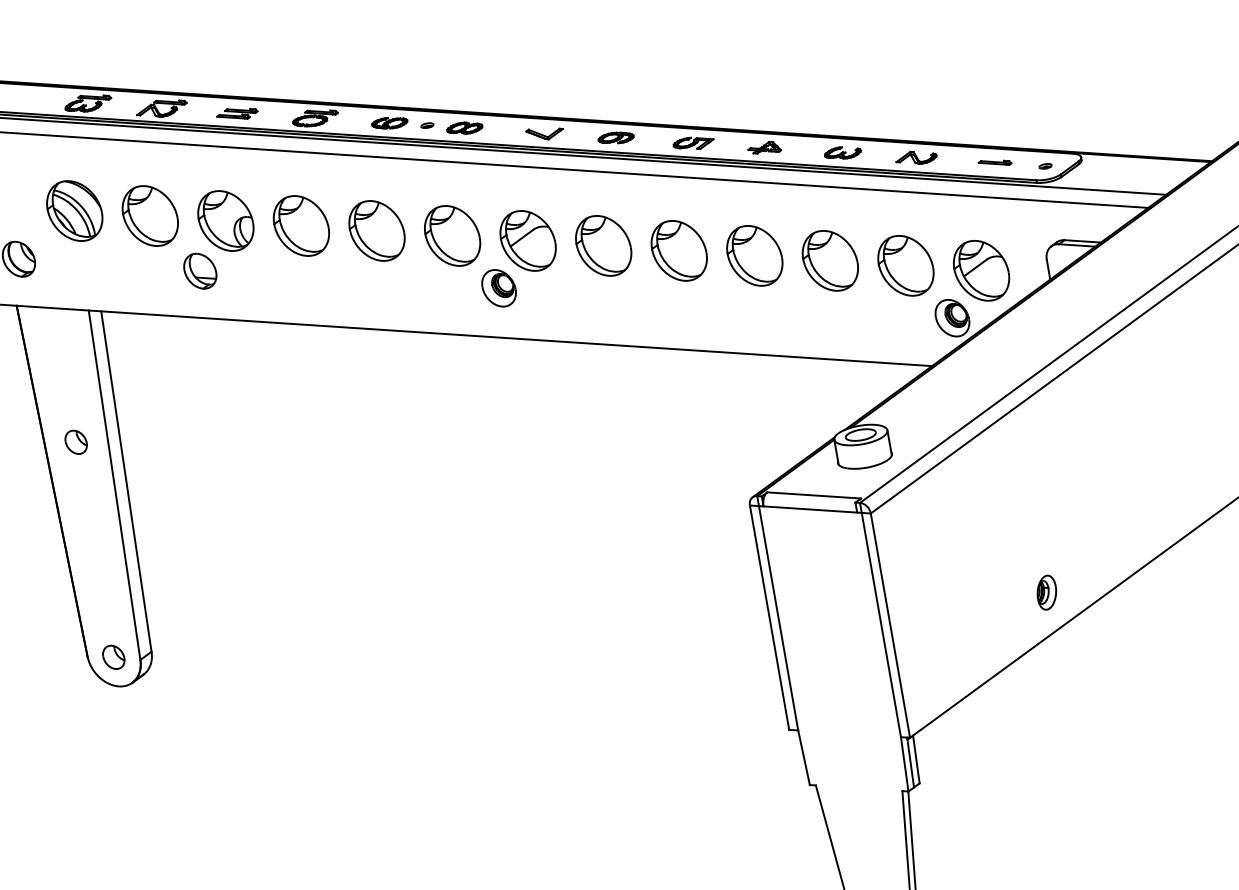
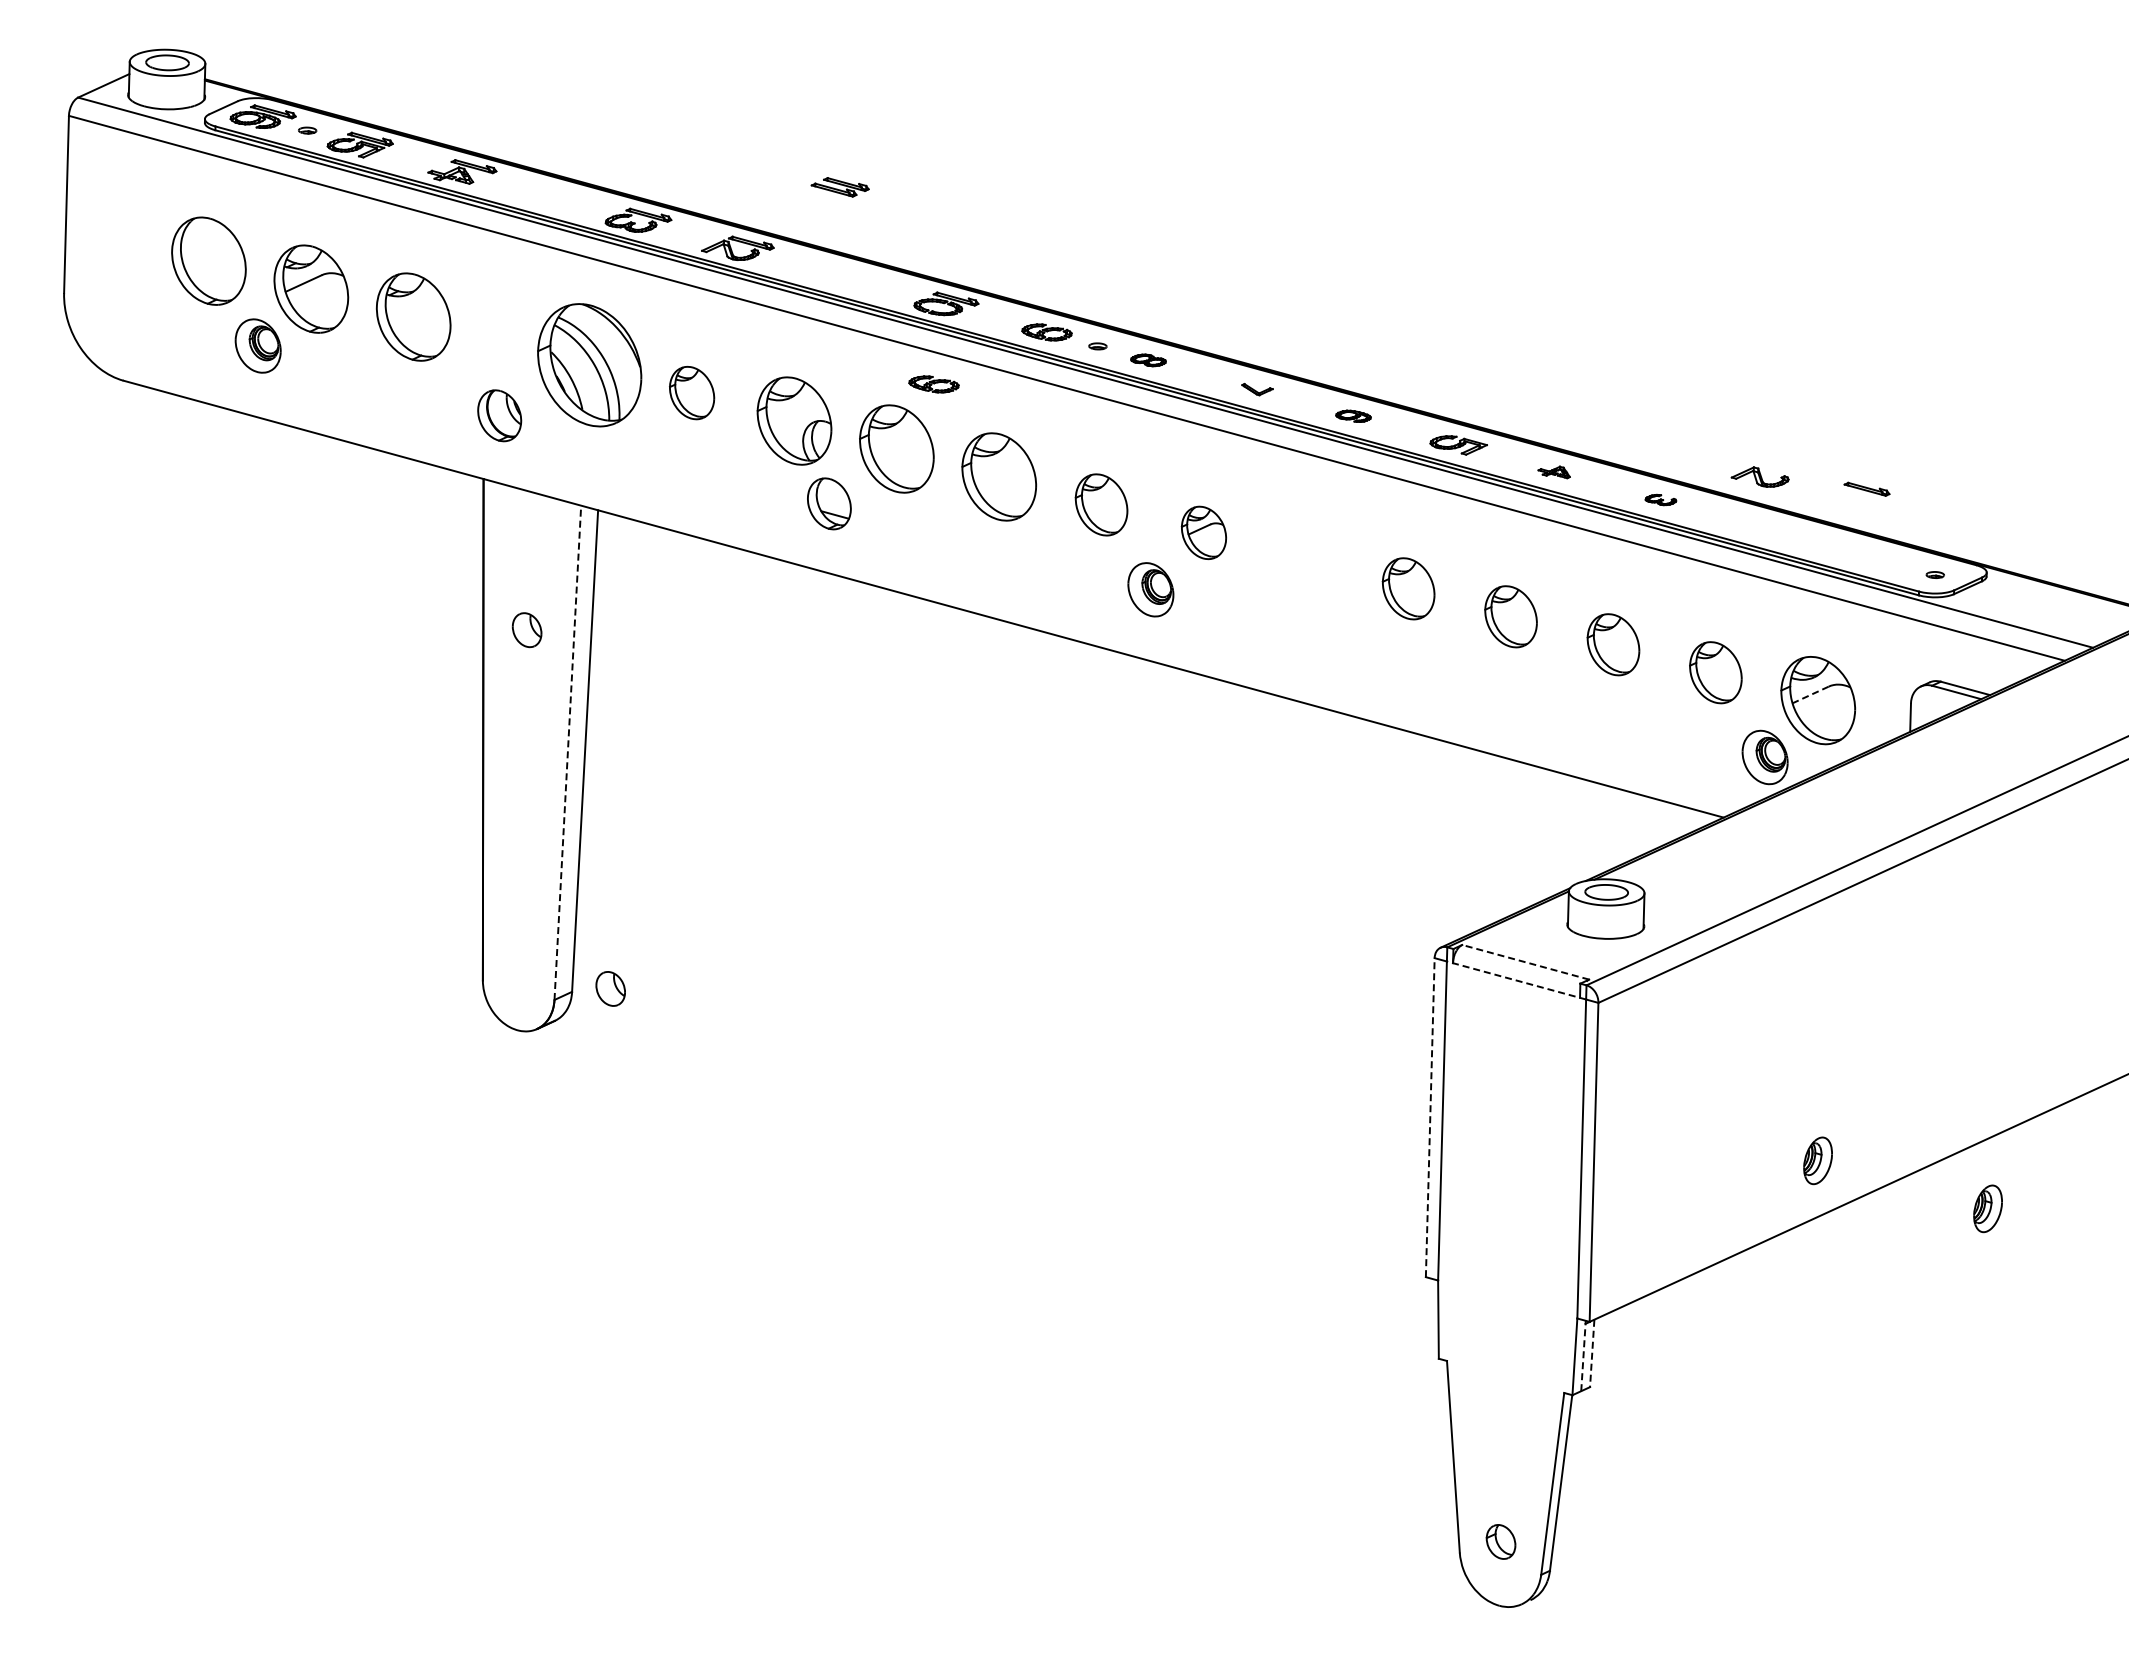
part: (236, 114) -> (839, 187), moved
part: (464, 128) -> (1148, 360), size x0.7
part: (545, 133) -> (1257, 389), size x0.6
part: (616, 138) -> (1353, 416), size x0.7
part: (763, 149) -> (1553, 472), size x0.7
part: (842, 152) -> (1660, 499), size x0.6
part: (915, 157) -> (1759, 476), moved
part: (994, 162) -> (1866, 488), moved
part: (317, 175) -> (933, 384), added
part: (74, 210) -> (589, 364), size x1.4
part: (149, 215) -> (691, 392), size x0.6
part: (452, 235) -> (1101, 504), size x0.7
part: (527, 240) -> (1203, 532), size x0.6
part: (603, 245) -> (1306, 560), removed
part: (679, 250) -> (1408, 588), size x0.7
part: (754, 255) -> (1510, 616), size x0.7
part: (830, 260) -> (1613, 644), size x0.7
part: (905, 265) -> (1715, 672), size x0.7
line: (975, 267) -> (1810, 694), solid -> dashed
part: (200, 270) -> (829, 503), moved
part: (75, 442) -> (526, 630), moved
line: (114, 485) -> (567, 752), solid -> dashed
line: (814, 495) -> (1525, 962), solid -> dashed
line: (810, 509) -> (1516, 980), solid -> dashed
part: (1172, 601) -> (1987, 1208), added
line: (769, 617) -> (1430, 1117), solid -> dashed
part: (113, 657) -> (610, 988), moved
line: (916, 759) -> (1592, 1353), solid -> dashed
line: (910, 762) -> (1583, 1355), solid -> dashed

